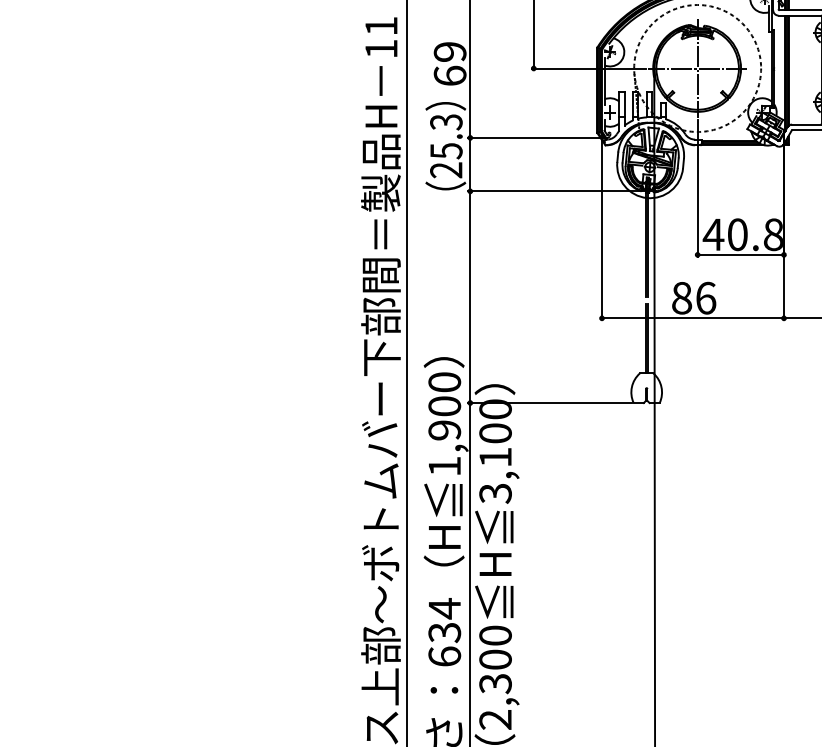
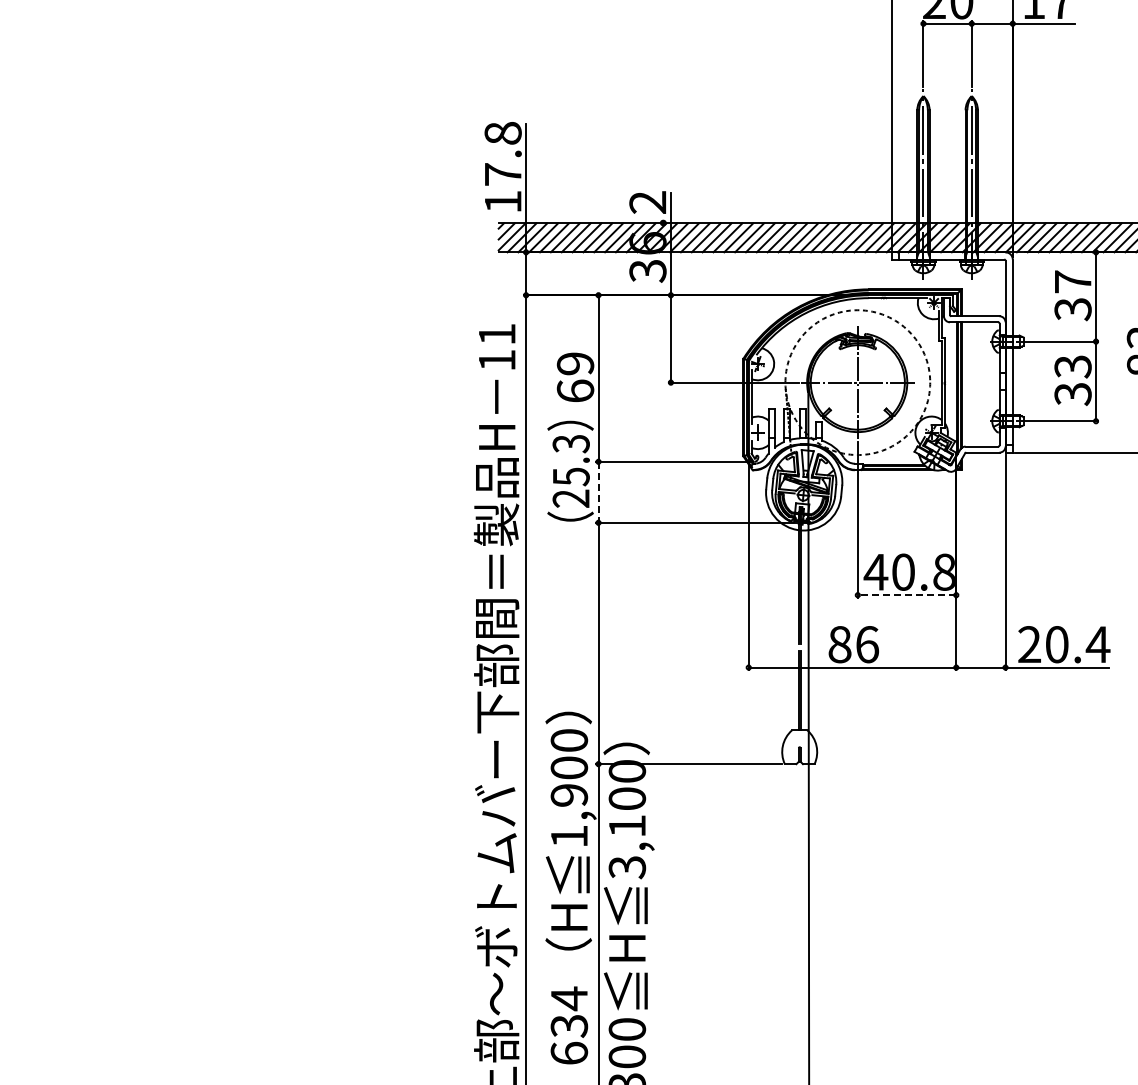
line: (470, 164) -> (598, 492), solid -> dashed
line: (740, 255) -> (906, 595), solid -> dashed

